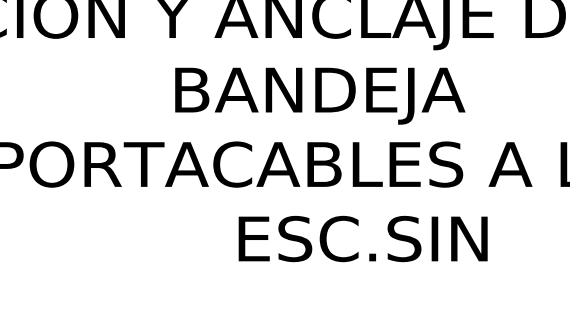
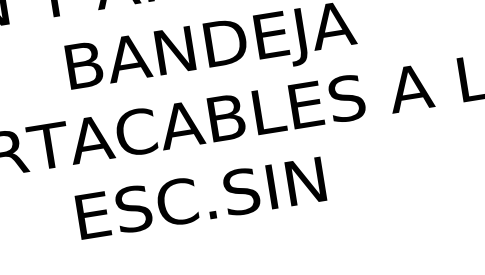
text: (362, 238) -> (200, 197), moved

